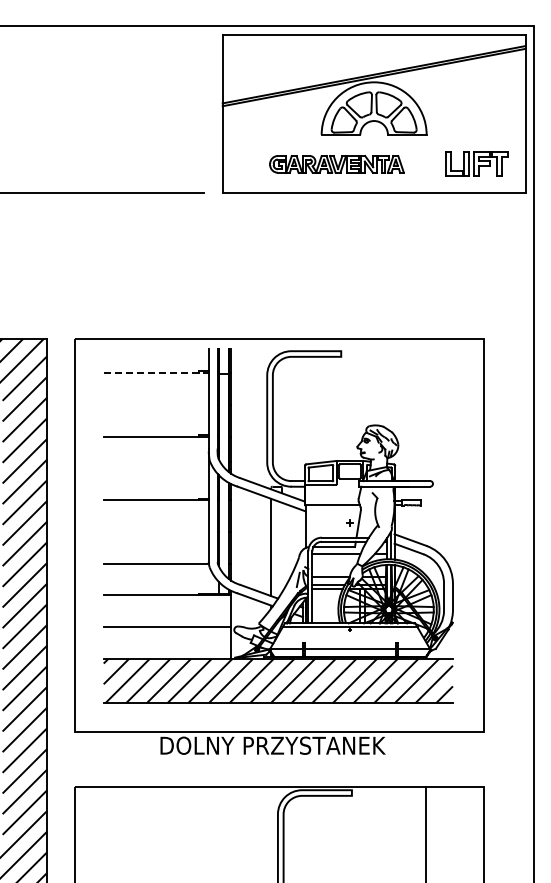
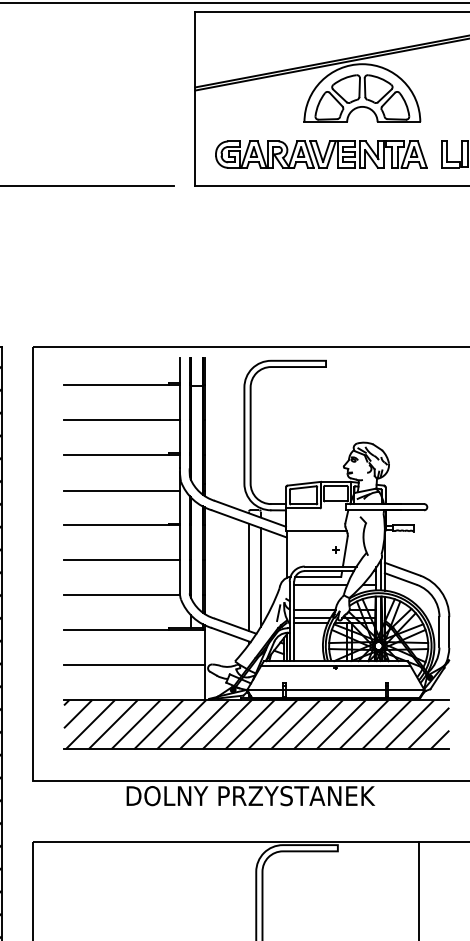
part: (336, 164) -> (320, 154), size x1.43
line: (156, 373) -> (122, 385), dashed -> solid
line: (155, 404) -> (121, 419), added
line: (155, 468) -> (121, 490), added
line: (155, 532) -> (121, 560), added
line: (282, 547) -> (261, 577), added

